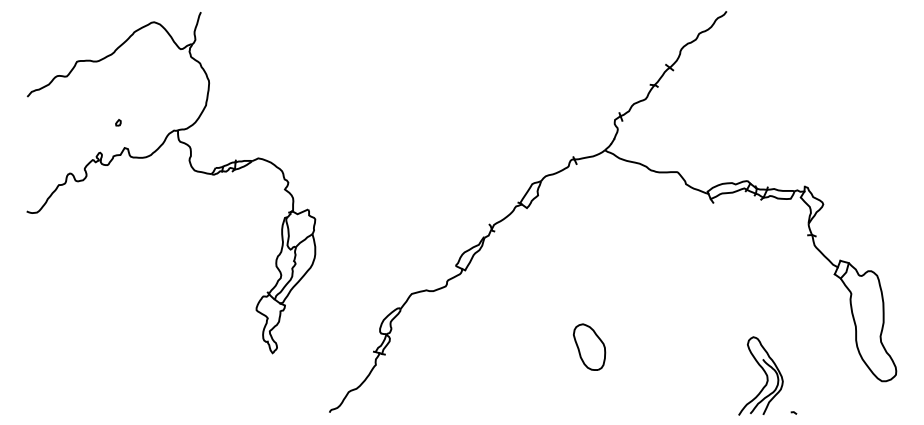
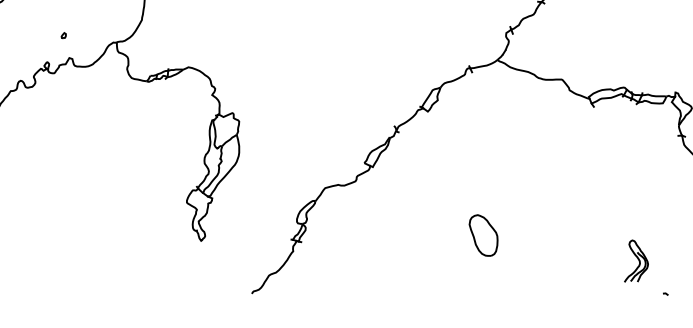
part: (760, 375) -> (635, 260), size x0.6

